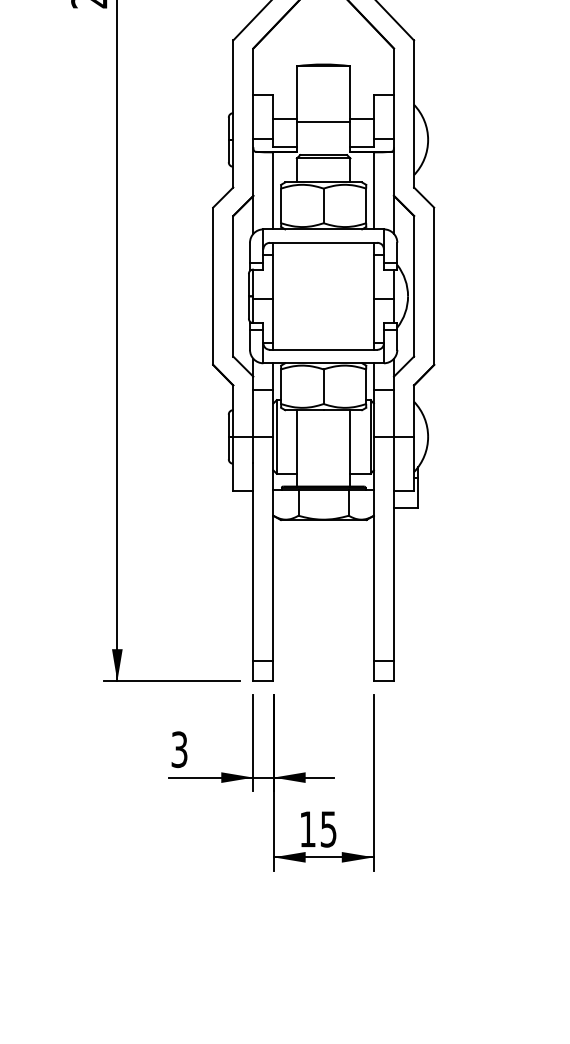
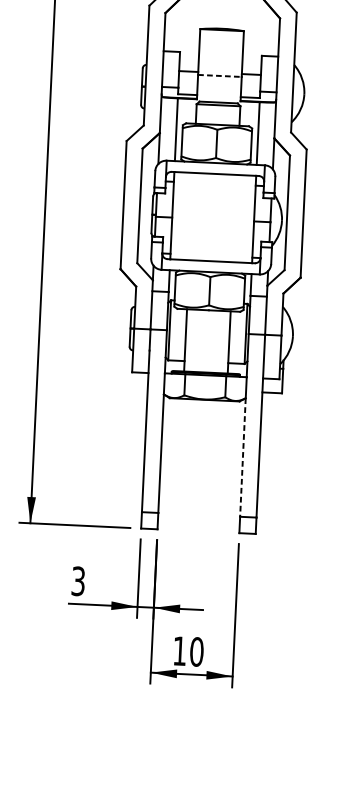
line: (323, 122) -> (219, 75), solid -> dashed
line: (373, 588) -> (242, 457), solid -> dashed
text: (328, 829) -> (196, 652), 15 -> 10

